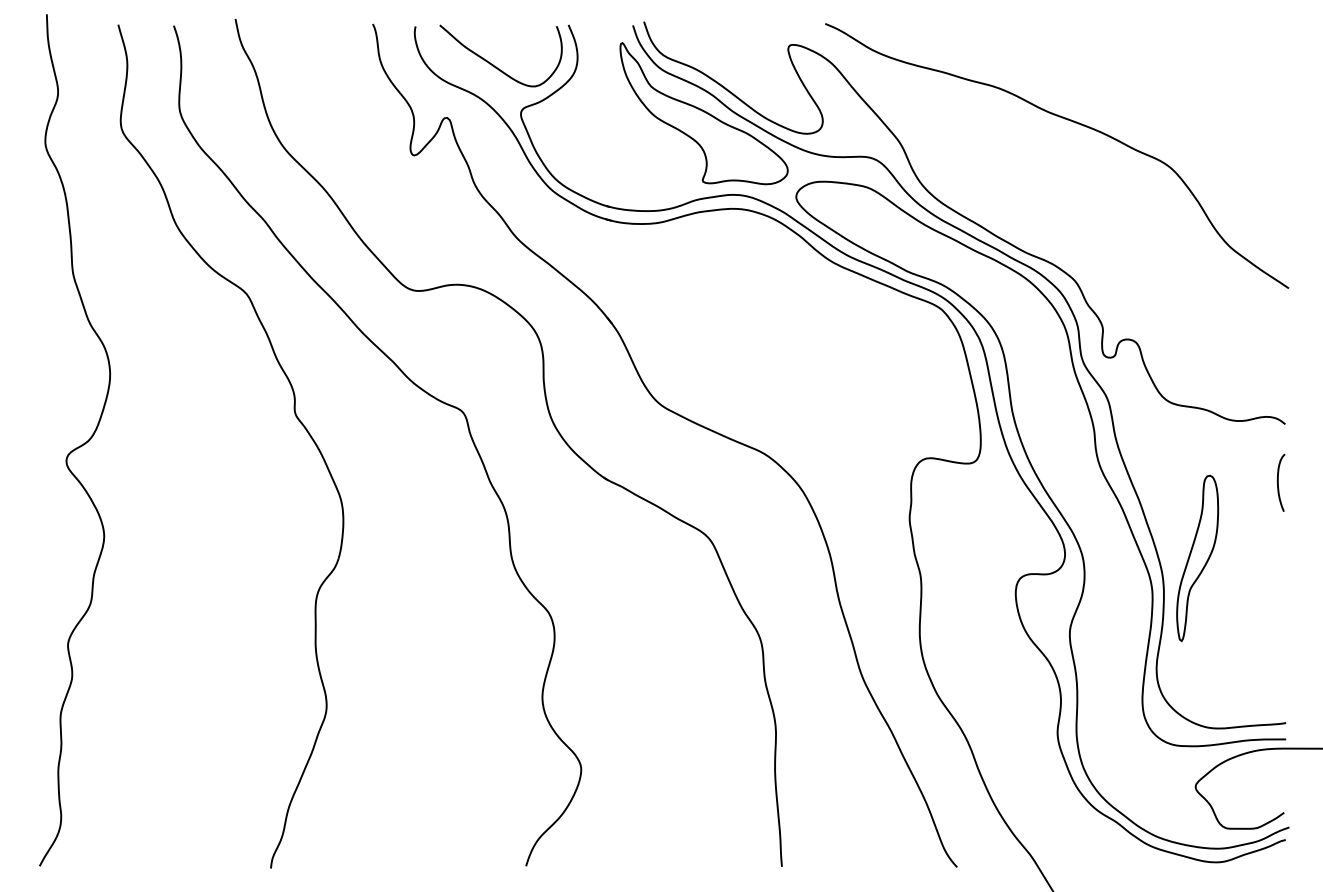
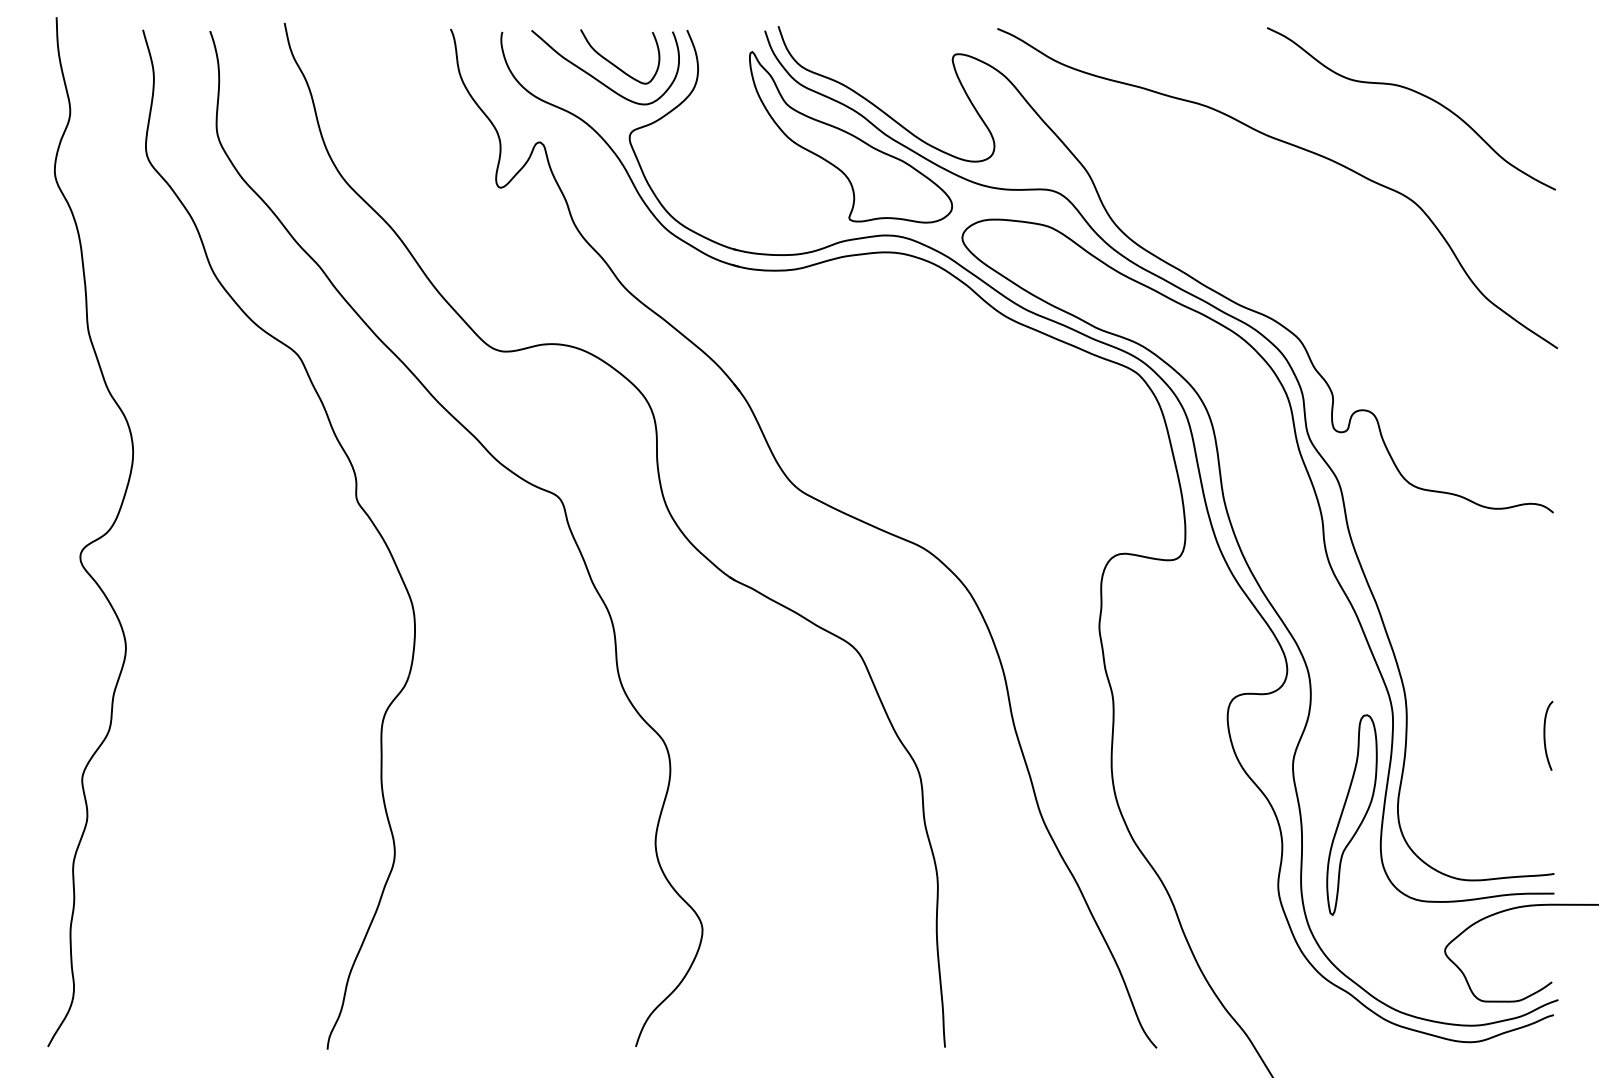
curve: (509, 53) -> (615, 64), added
curve: (1172, 77) -> (1417, 93), added
curve: (1278, 482) -> (1545, 735), moved
part: (1197, 558) -> (1351, 815), moved

